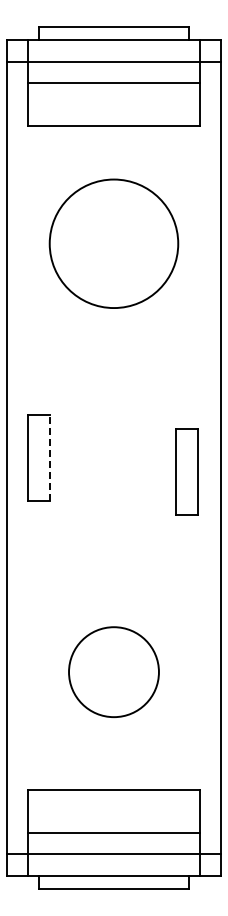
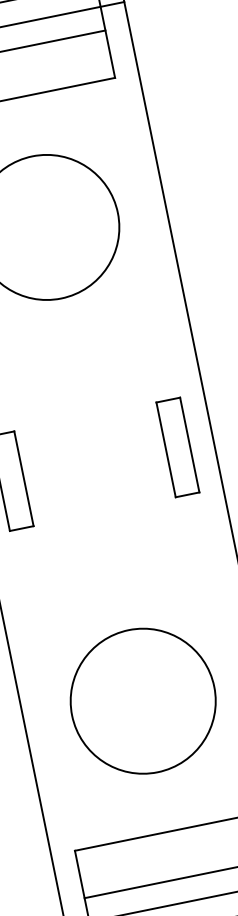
line: (49, 458) -> (23, 479), dashed -> solid
part: (186, 471) -> (177, 447), moved
circle: (113, 671) -> (142, 700), size x1.43

